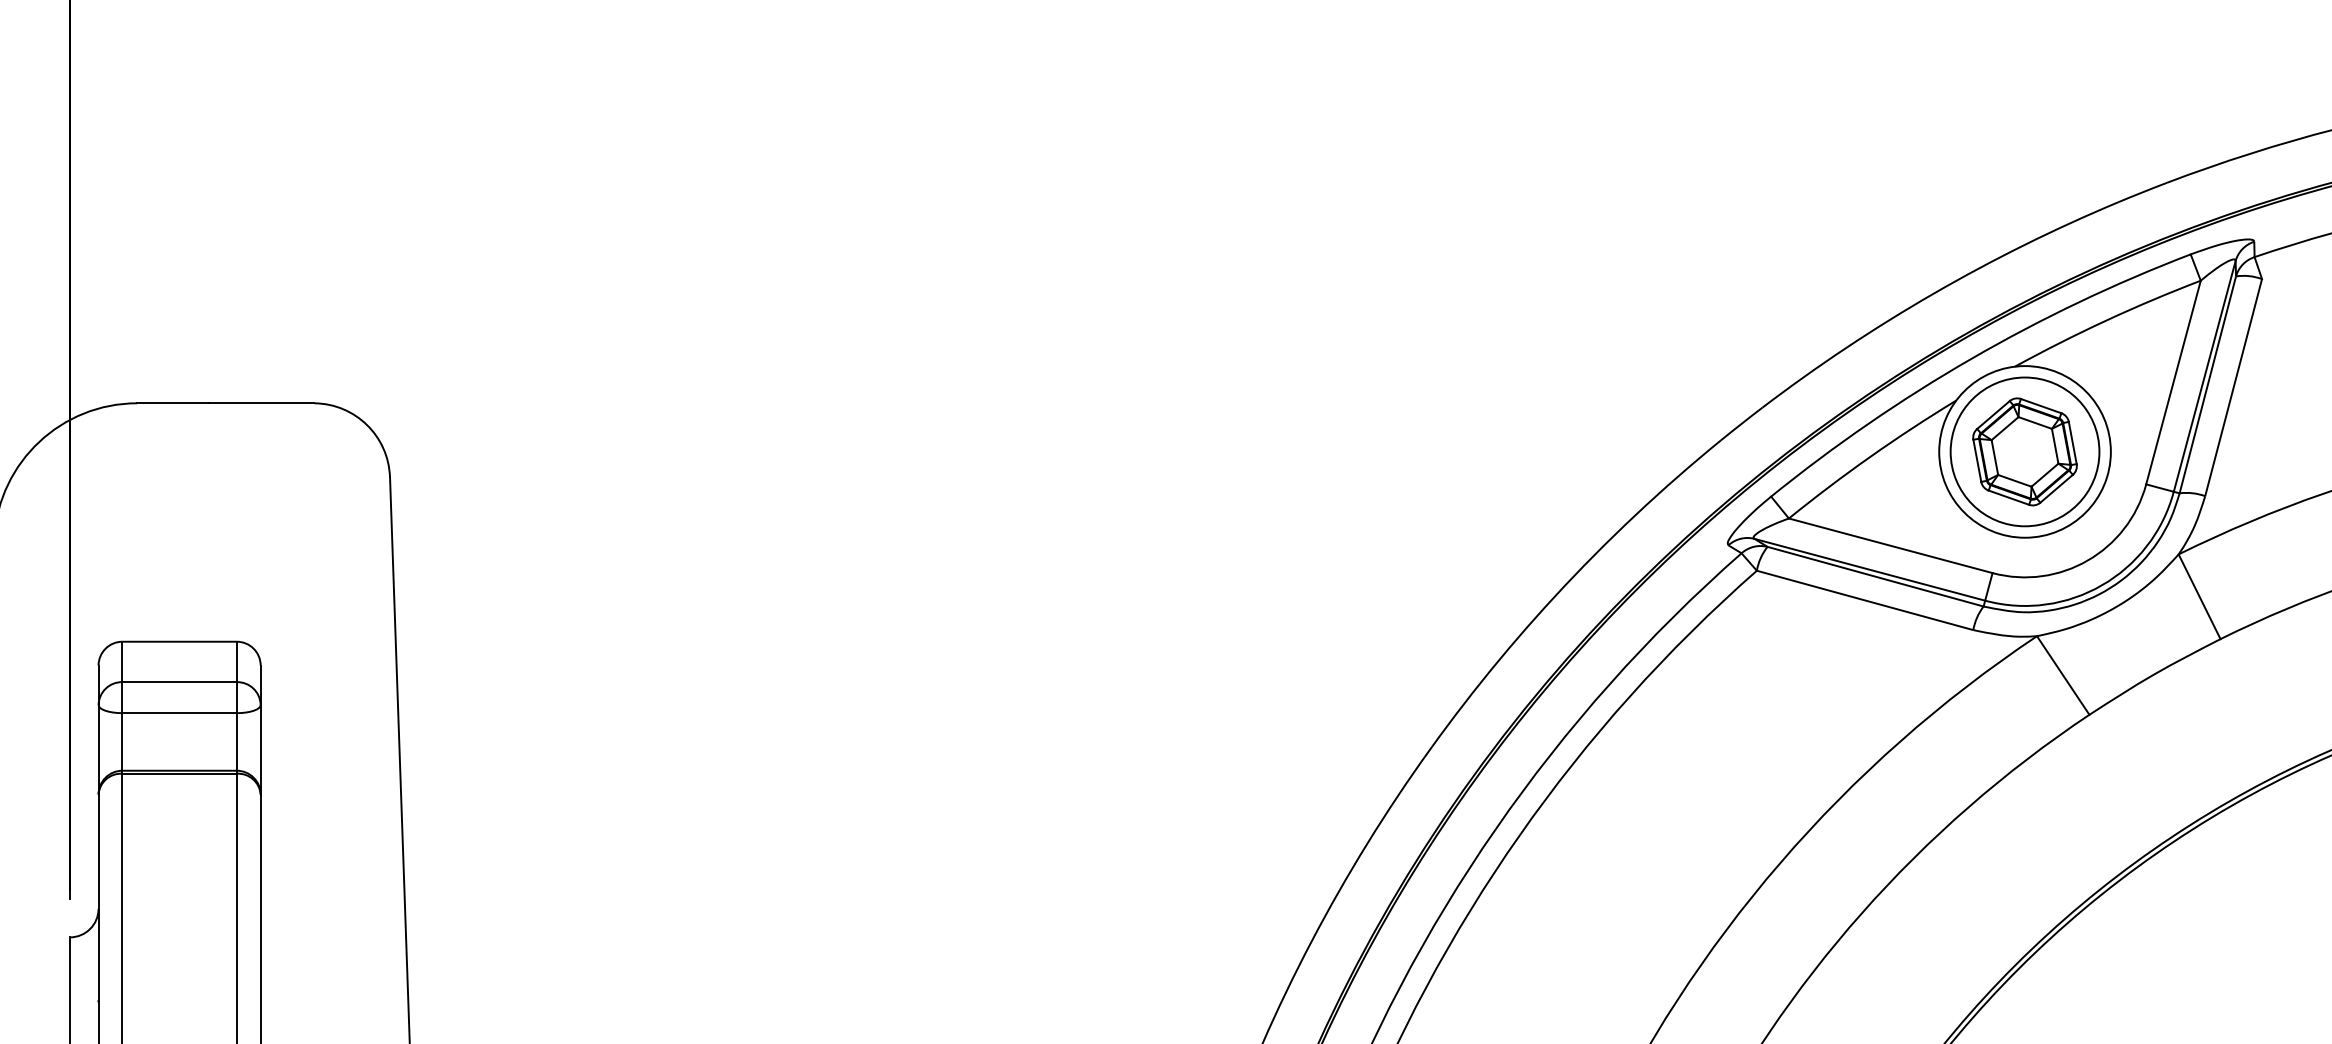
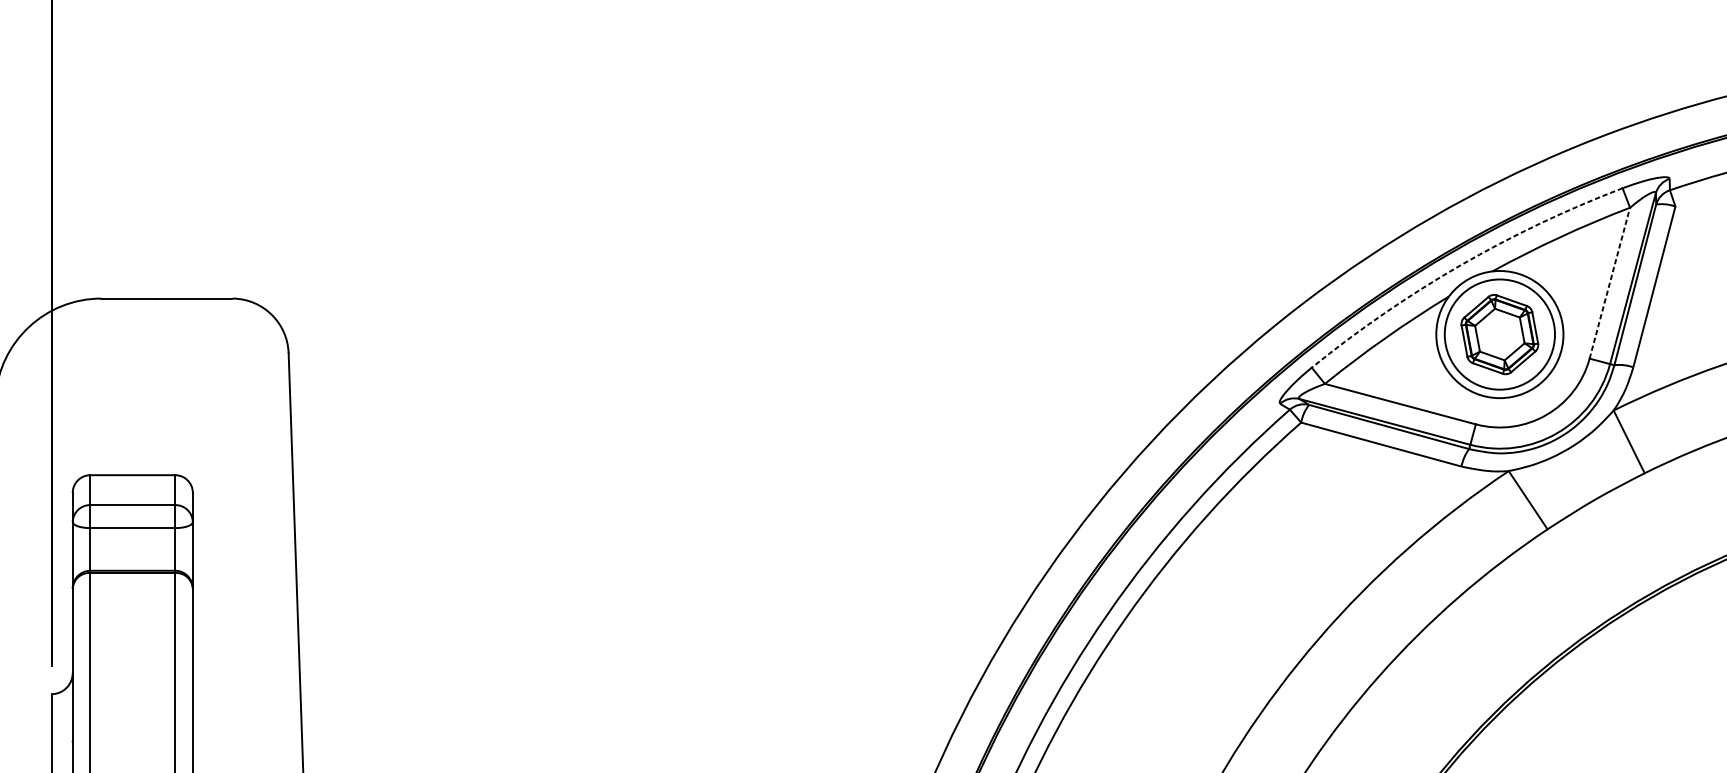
arc: (1971, 358) -> (1460, 265), solid -> dashed
line: (2173, 382) -> (1609, 283), solid -> dashed

